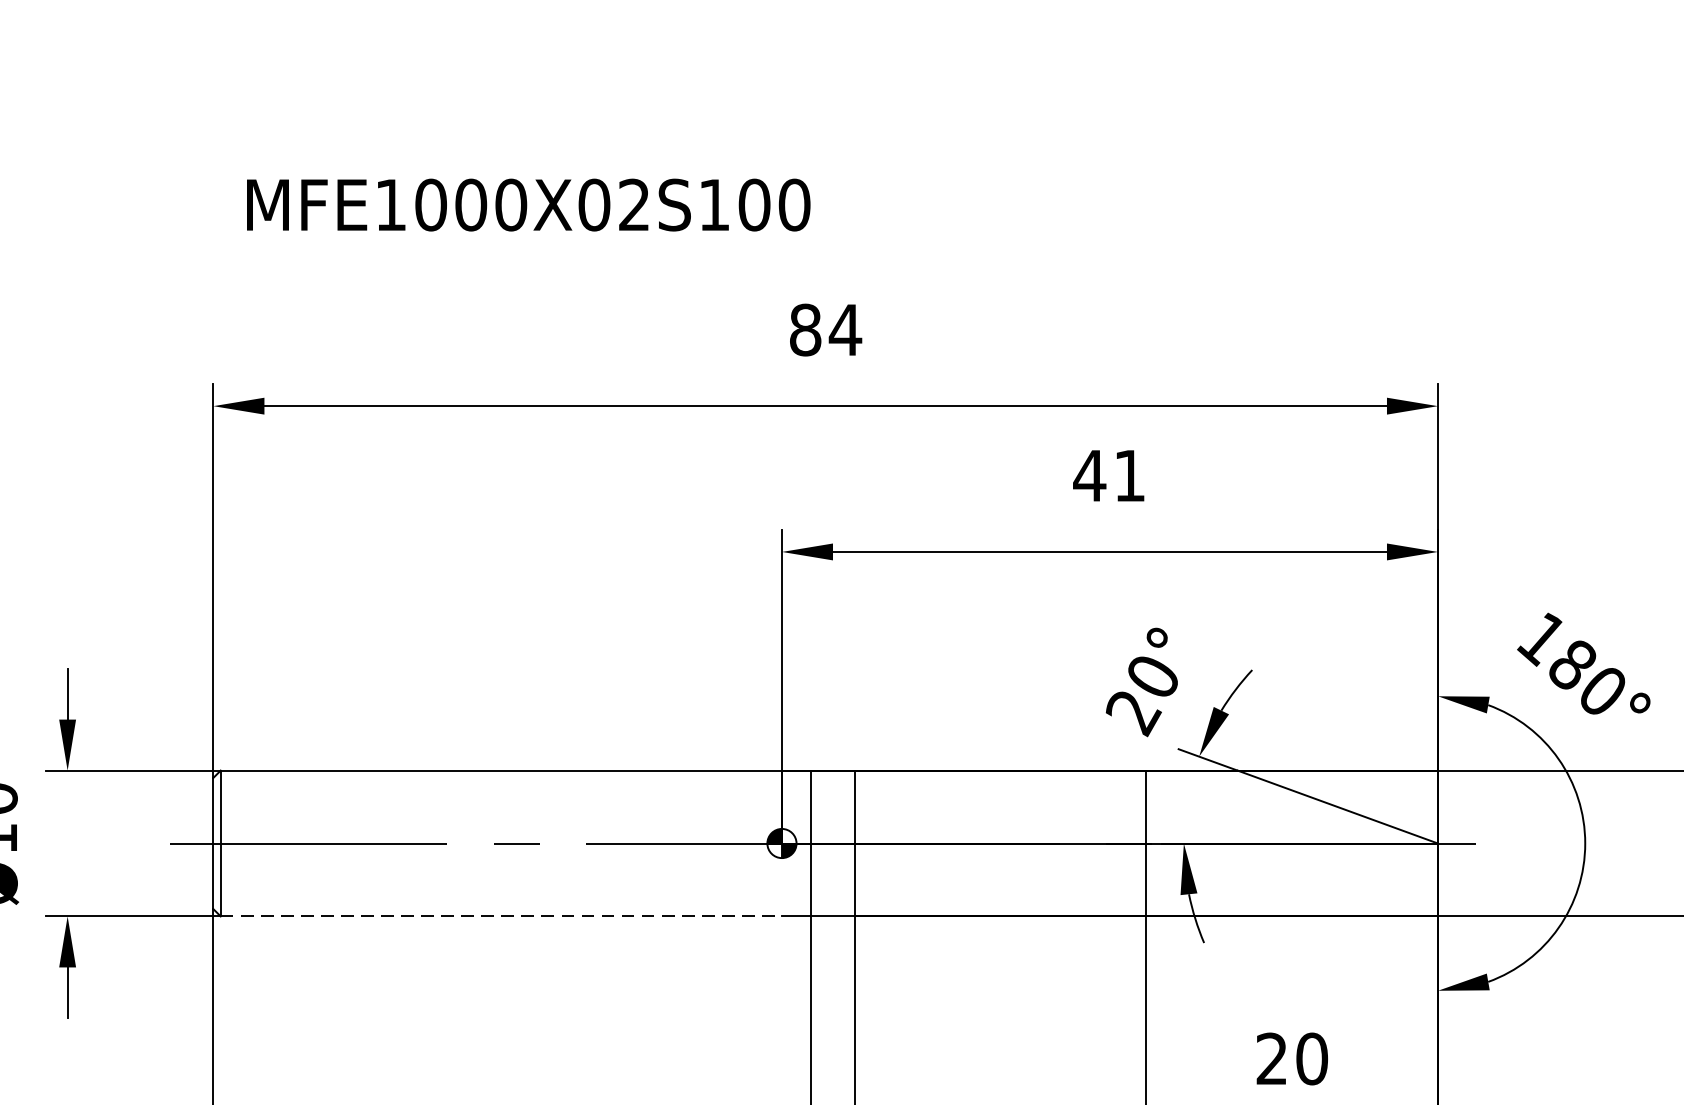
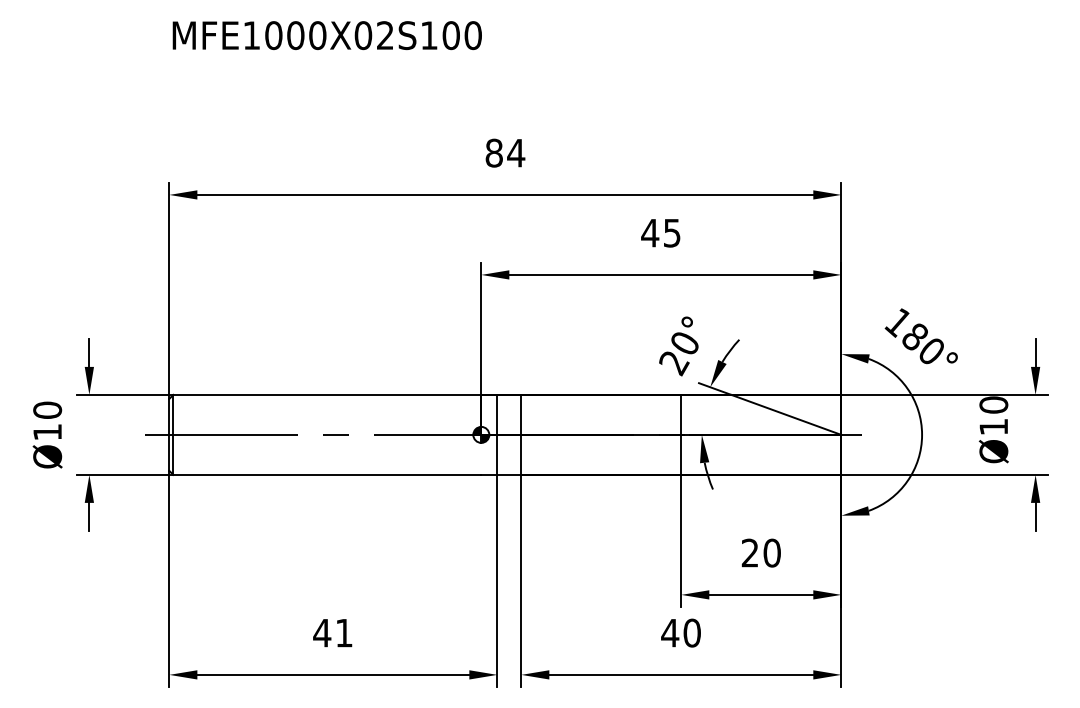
text: (527, 204) -> (326, 35), moved
text: (1130, 476) -> (672, 233), 41 -> 45
line: (501, 915) -> (327, 474), dashed -> solid

